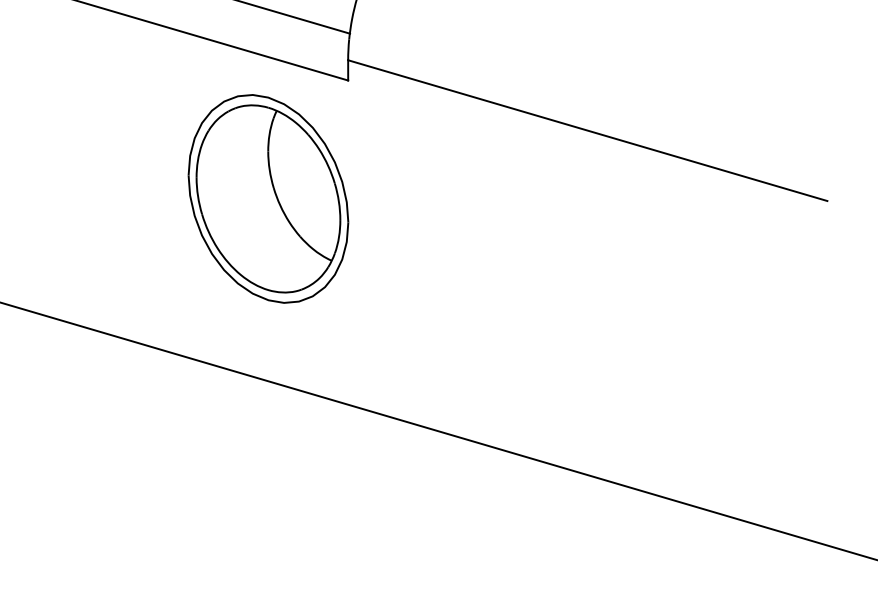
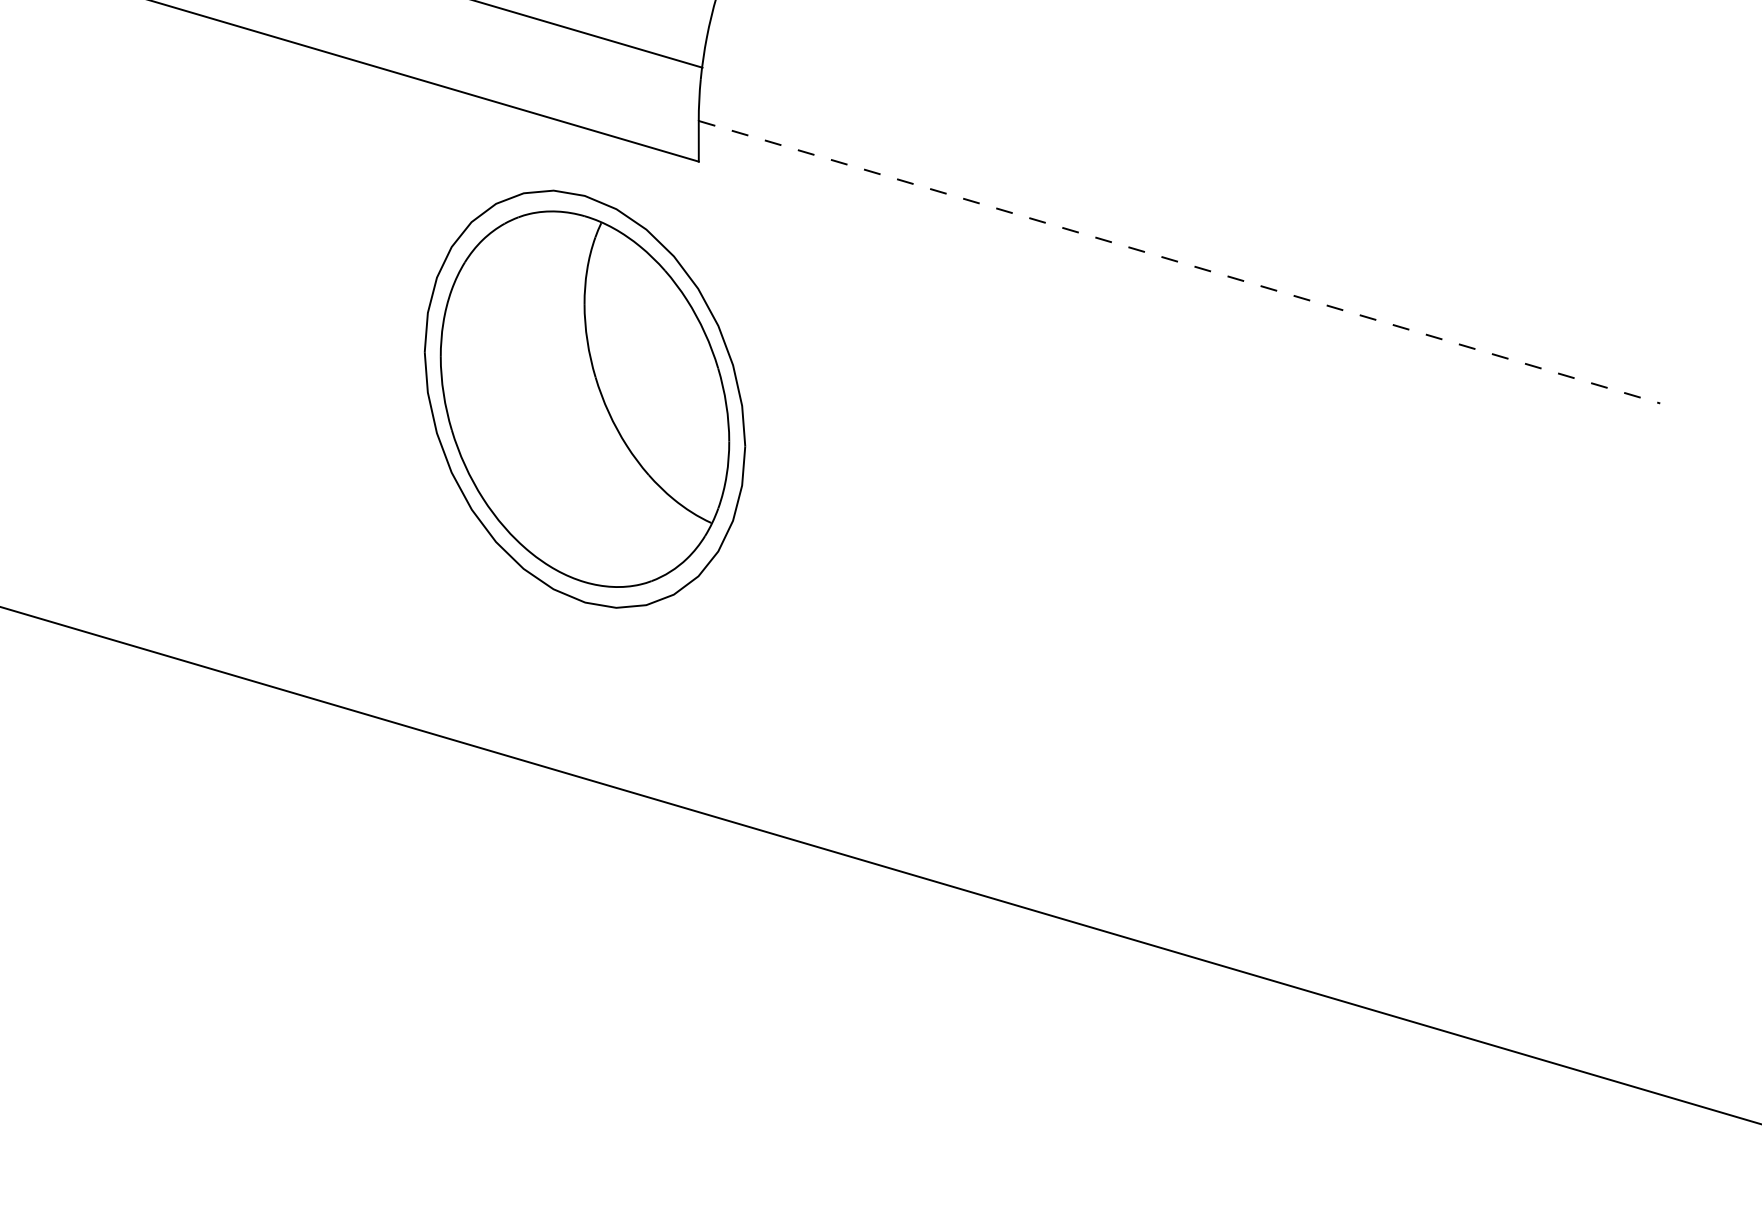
line: (587, 130) -> (1178, 261), solid -> dashed
part: (268, 198) -> (585, 398), moved

